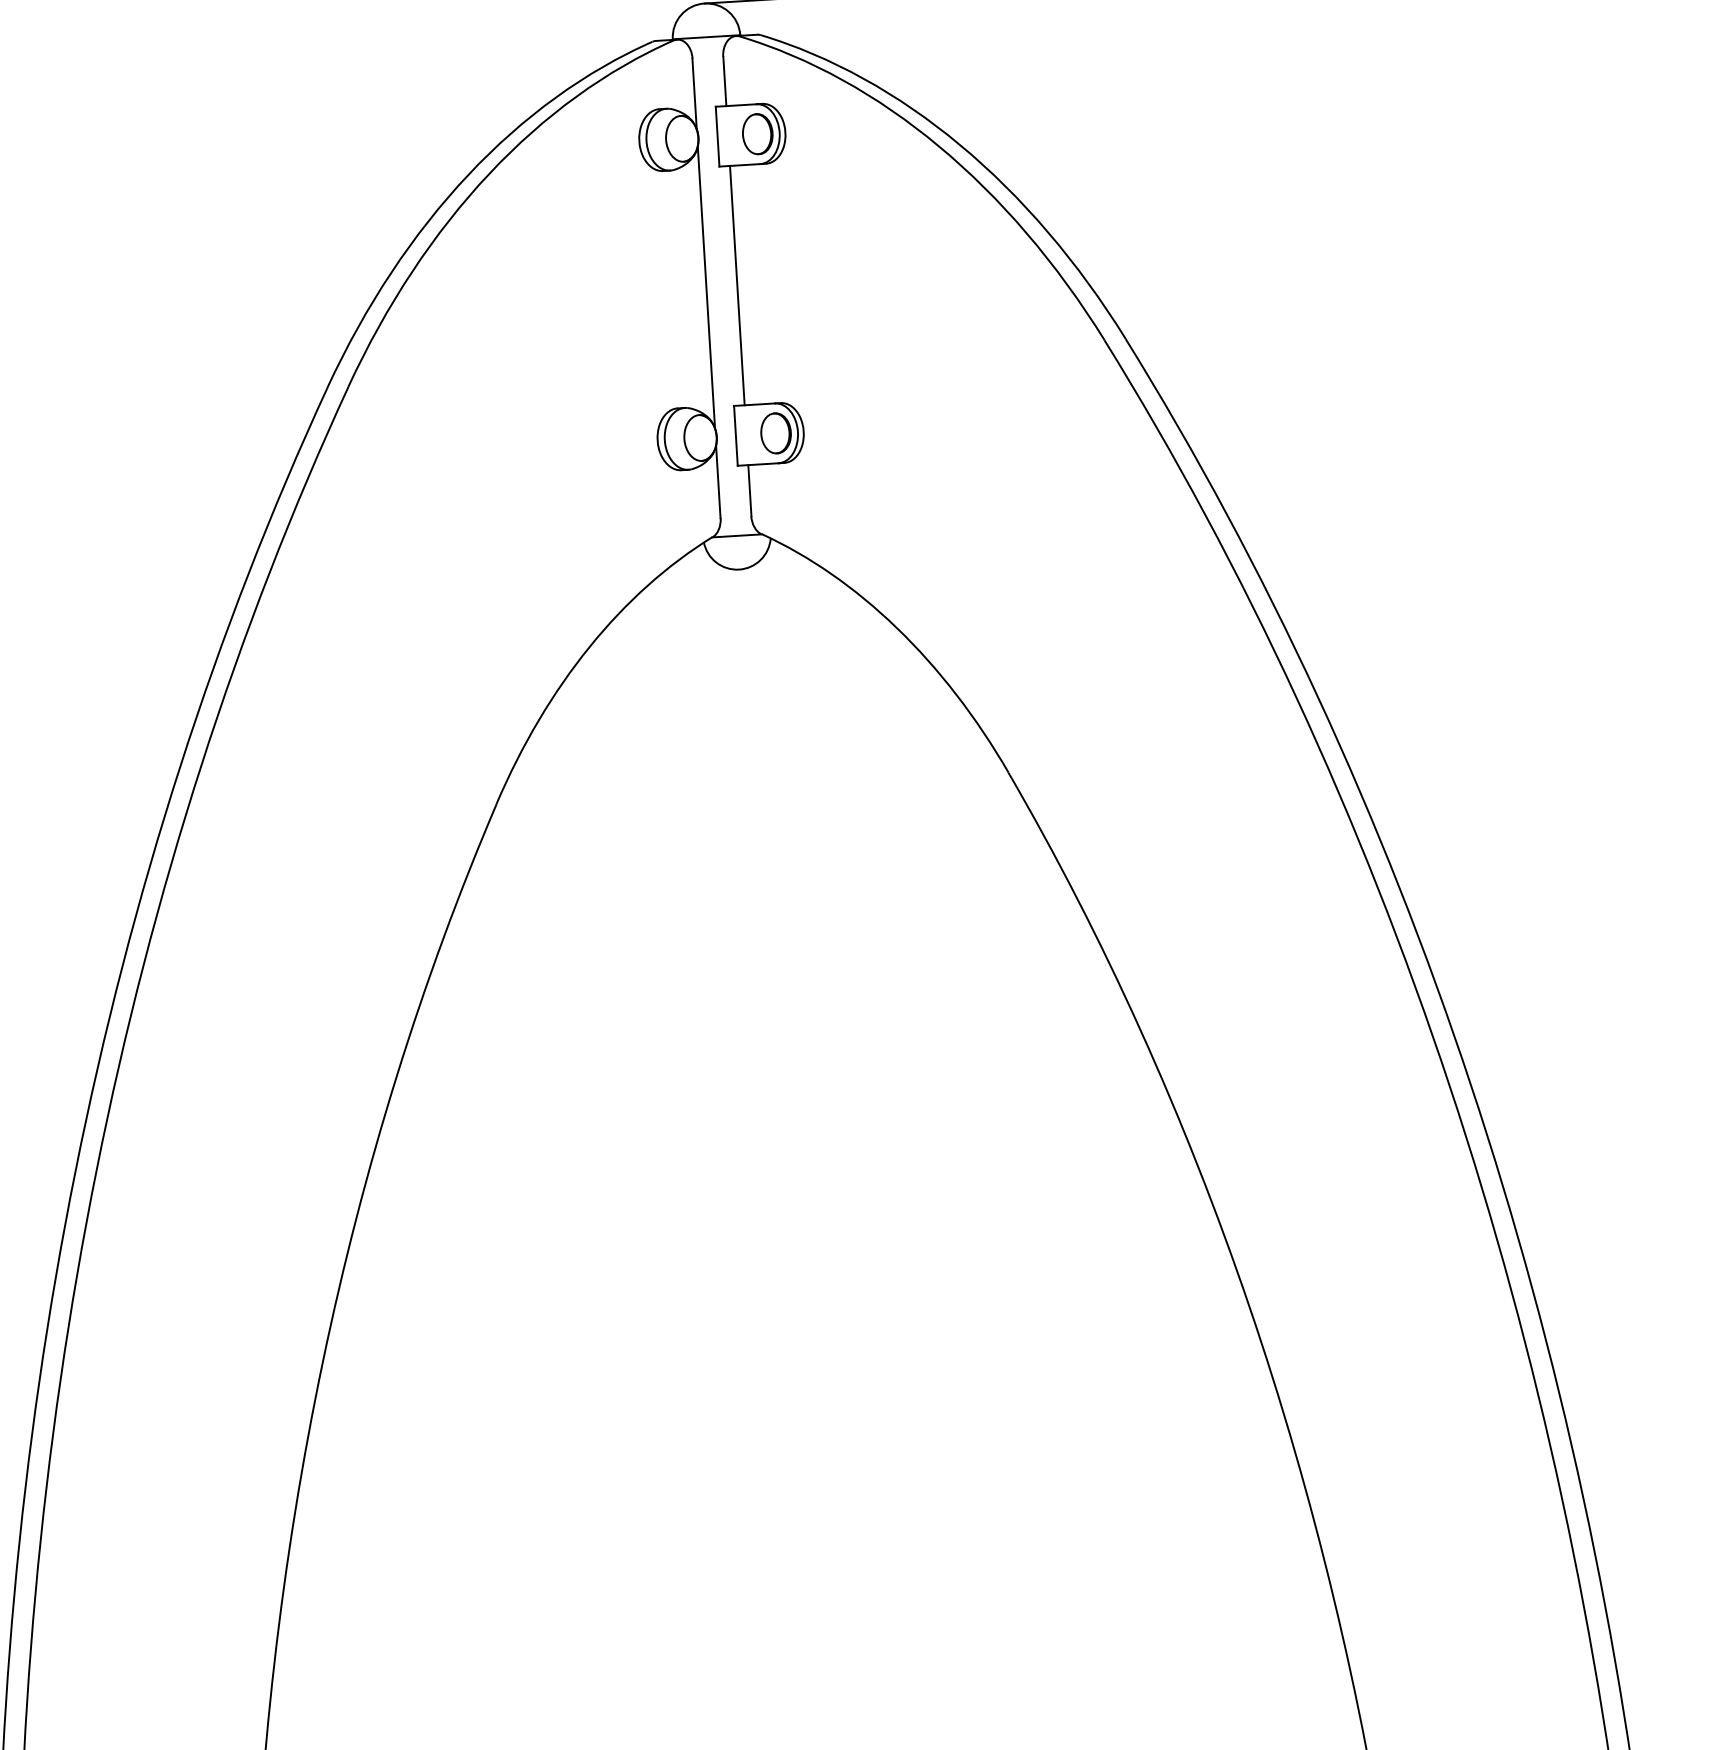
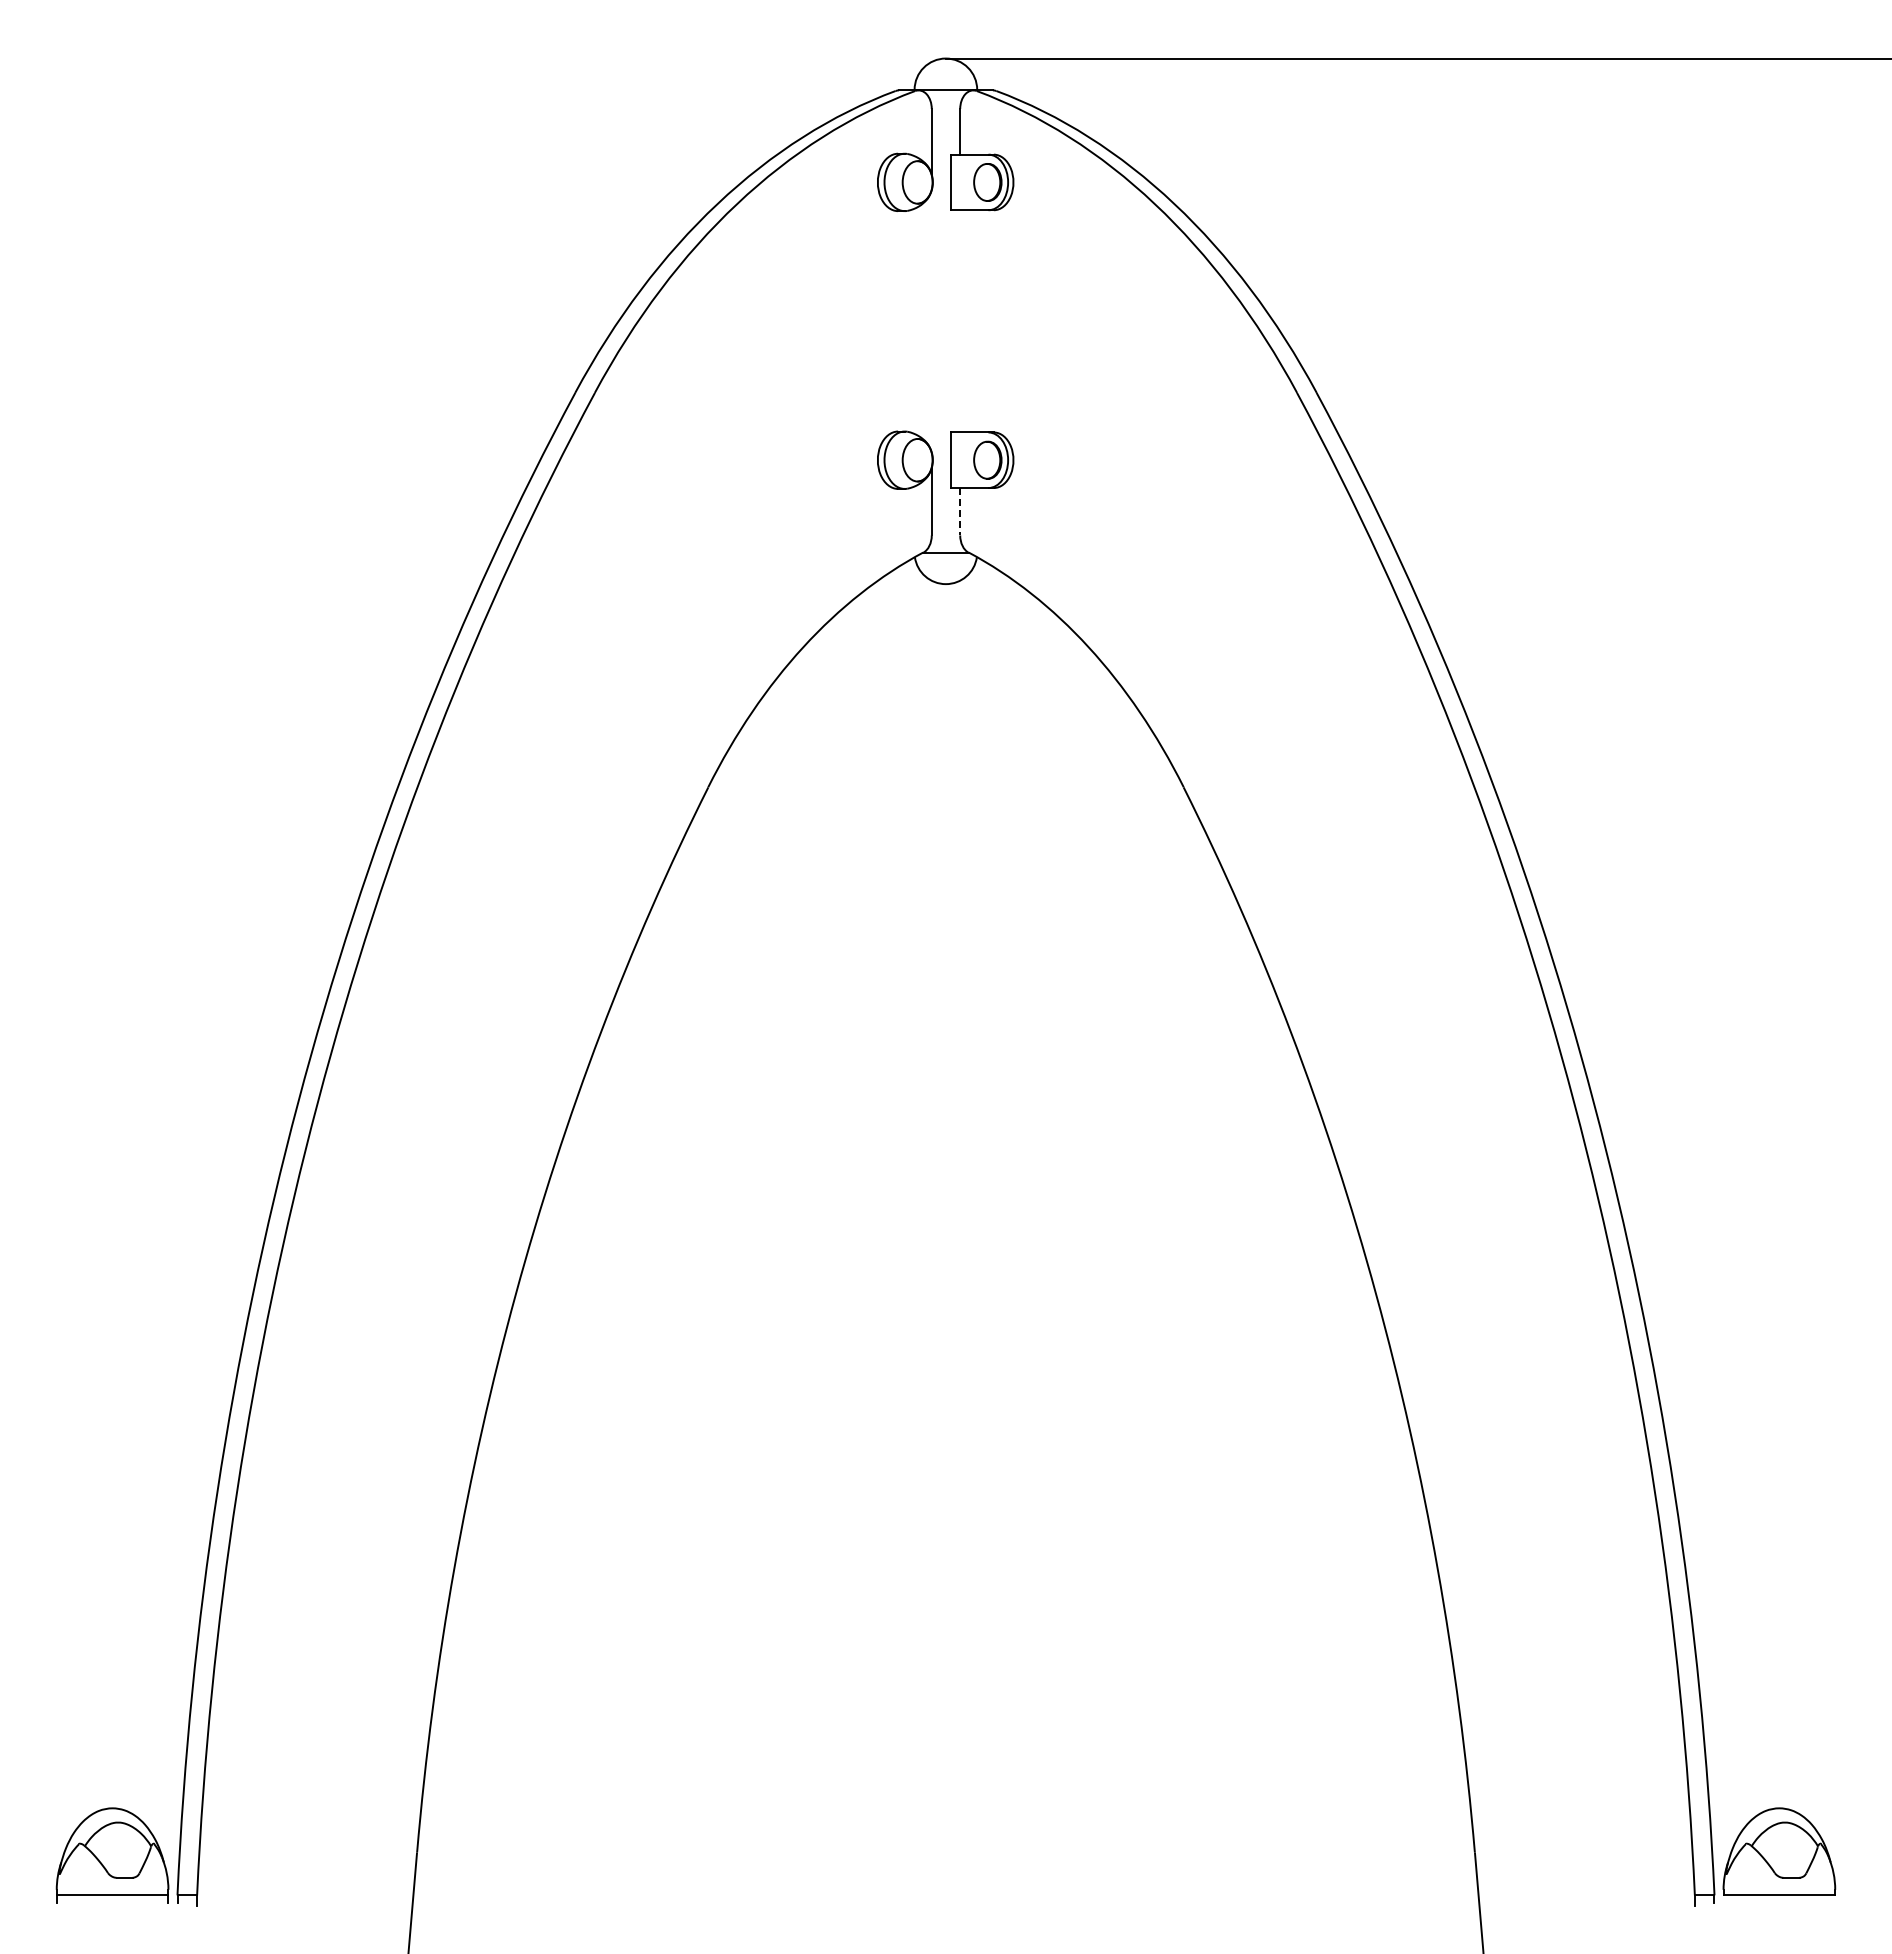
line: (737, 285) -> (960, 321), removed
line: (706, 286) -> (931, 320), removed
line: (750, 490) -> (960, 511), solid -> dashed

